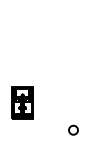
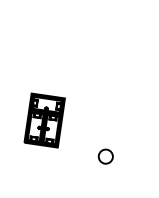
circle: (73, 129) -> (106, 155), moved

